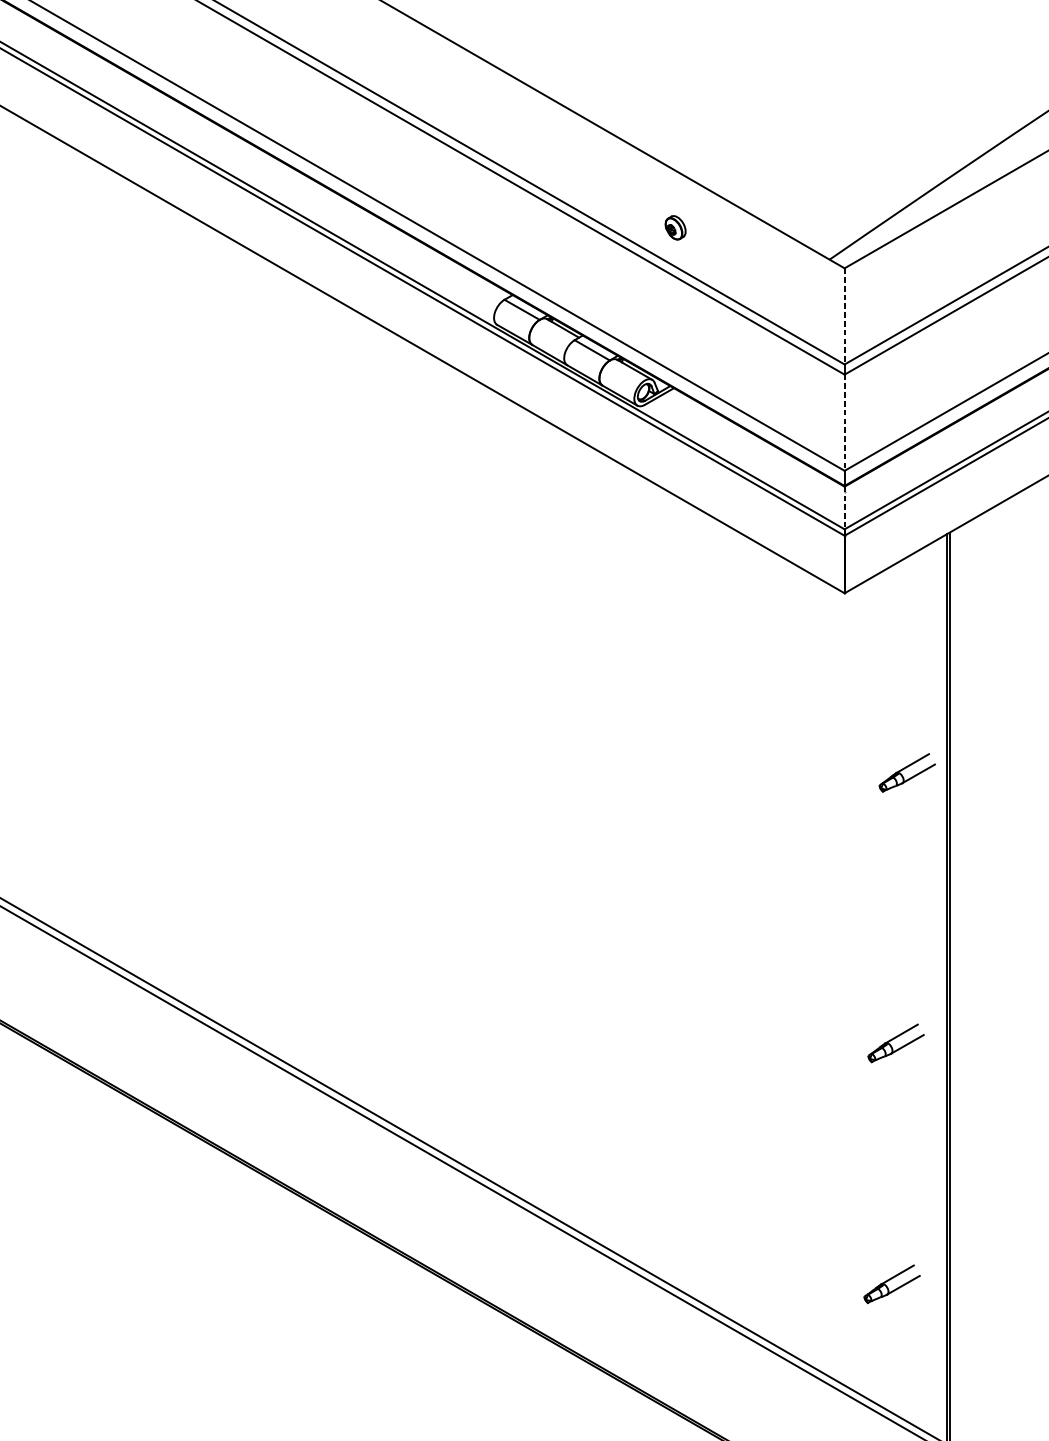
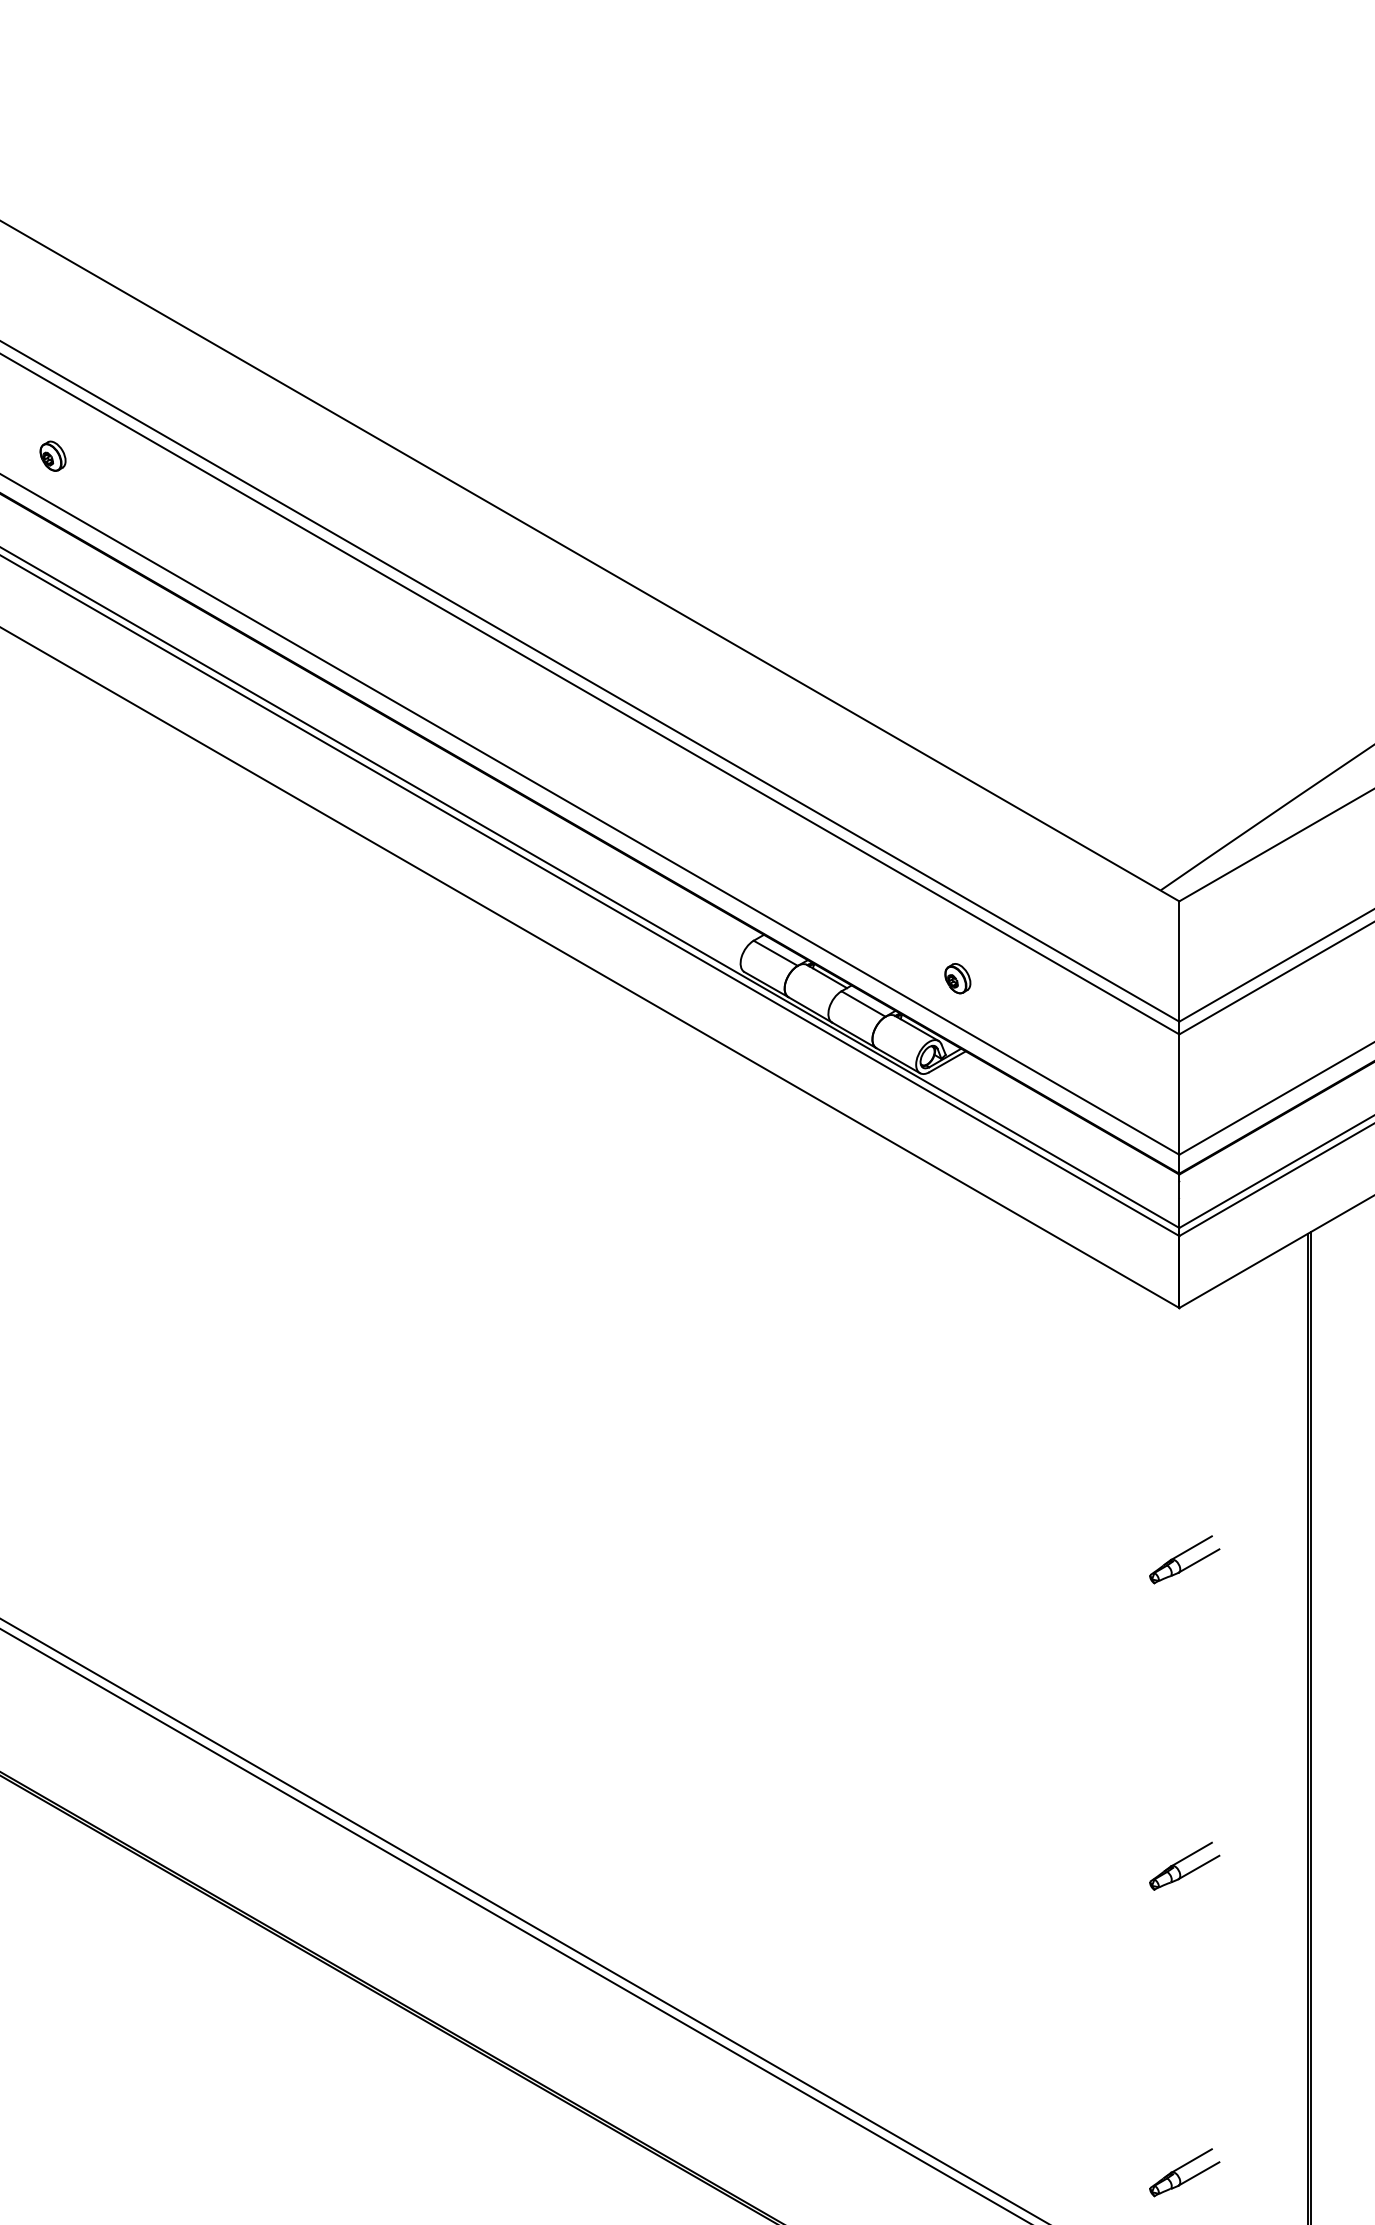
part: (675, 227) -> (957, 978), moved
line: (844, 317) -> (1179, 962), dashed -> solid
line: (844, 423) -> (1179, 1095), dashed -> solid
line: (844, 508) -> (1179, 1201), dashed -> solid
part: (907, 772) -> (1184, 1559), moved
part: (895, 1042) -> (1184, 1865), moved
part: (891, 1284) -> (1184, 2172), moved

